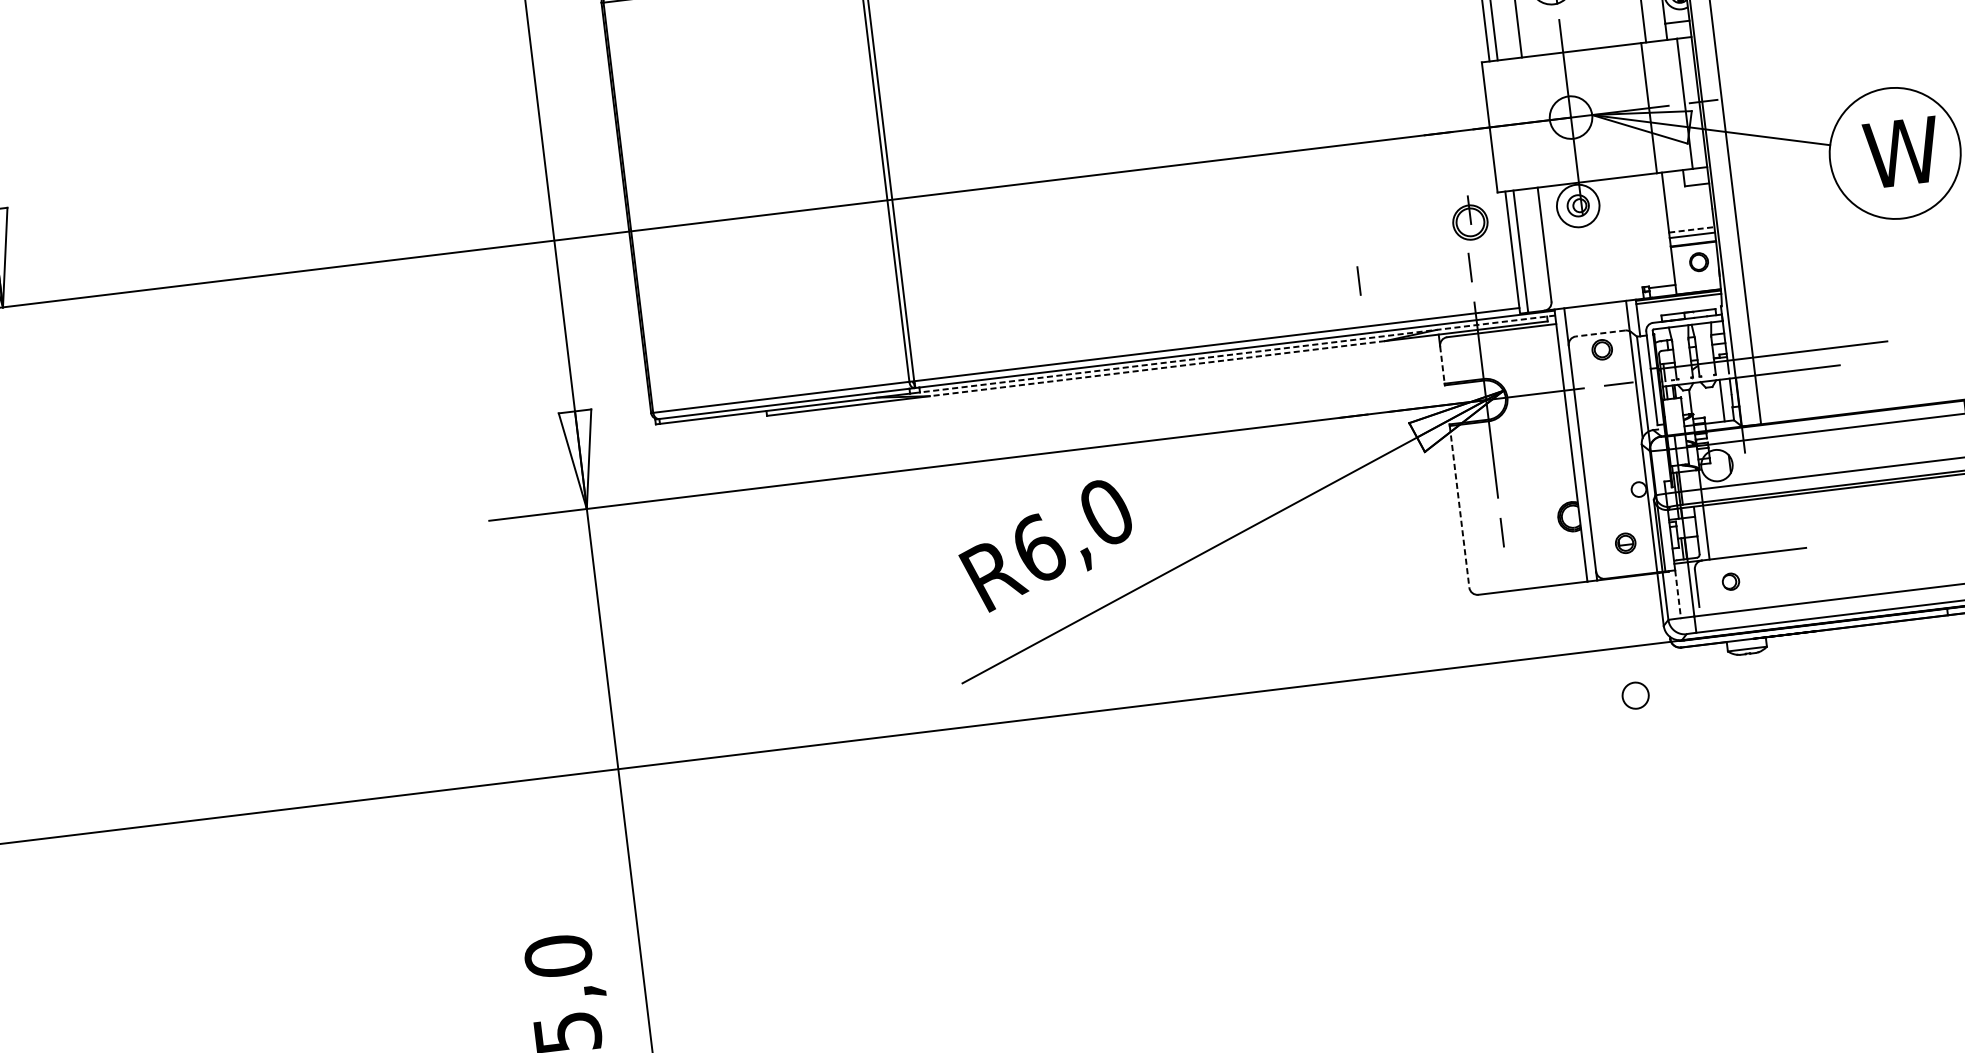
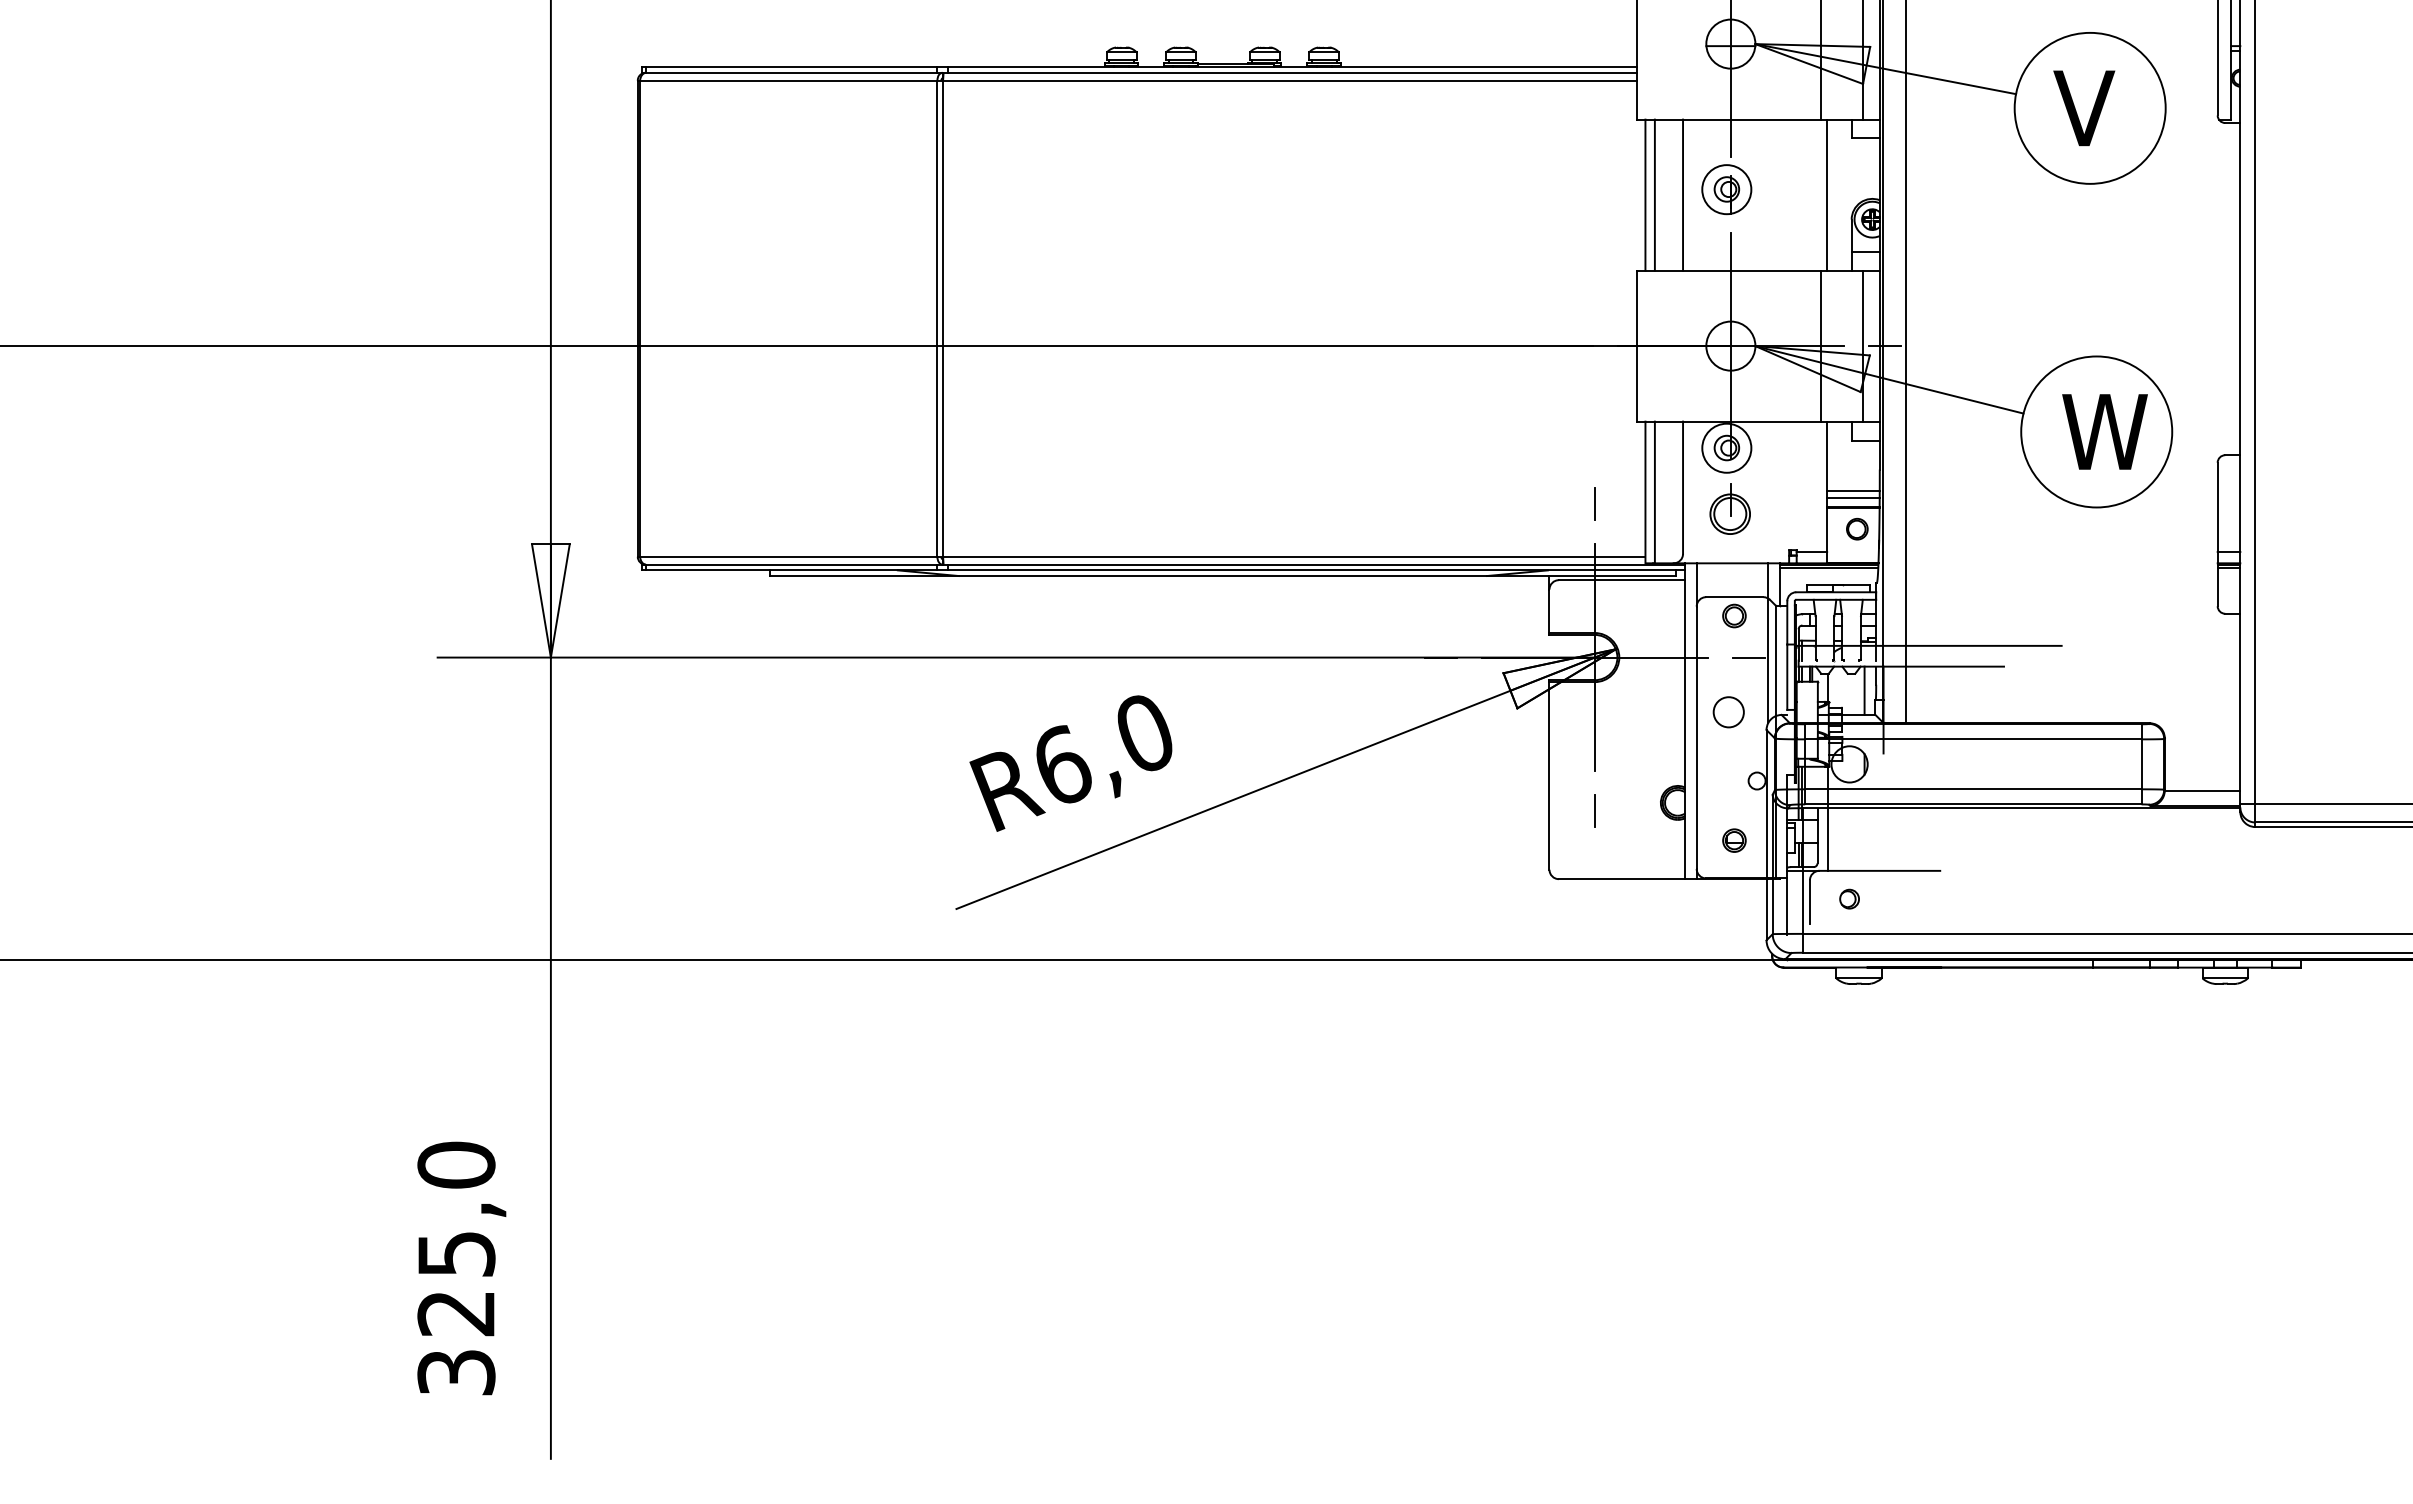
part: (1469, 217) -> (1729, 508), moved
line: (1691, 230) -> (1853, 491), dashed -> solid
line: (1358, 280) -> (1465, 503), removed
line: (1600, 333) -> (1734, 597), dashed -> solid
line: (1237, 354) -> (1316, 570), dashed -> solid
line: (1442, 365) -> (1549, 611), dashed -> solid
line: (1157, 369) -> (1222, 576), dashed -> solid
line: (1459, 506) -> (1549, 775), dashed -> solid
line: (1678, 595) -> (1787, 907), dashed -> solid
circle: (1635, 695) -> (1728, 712), moved

